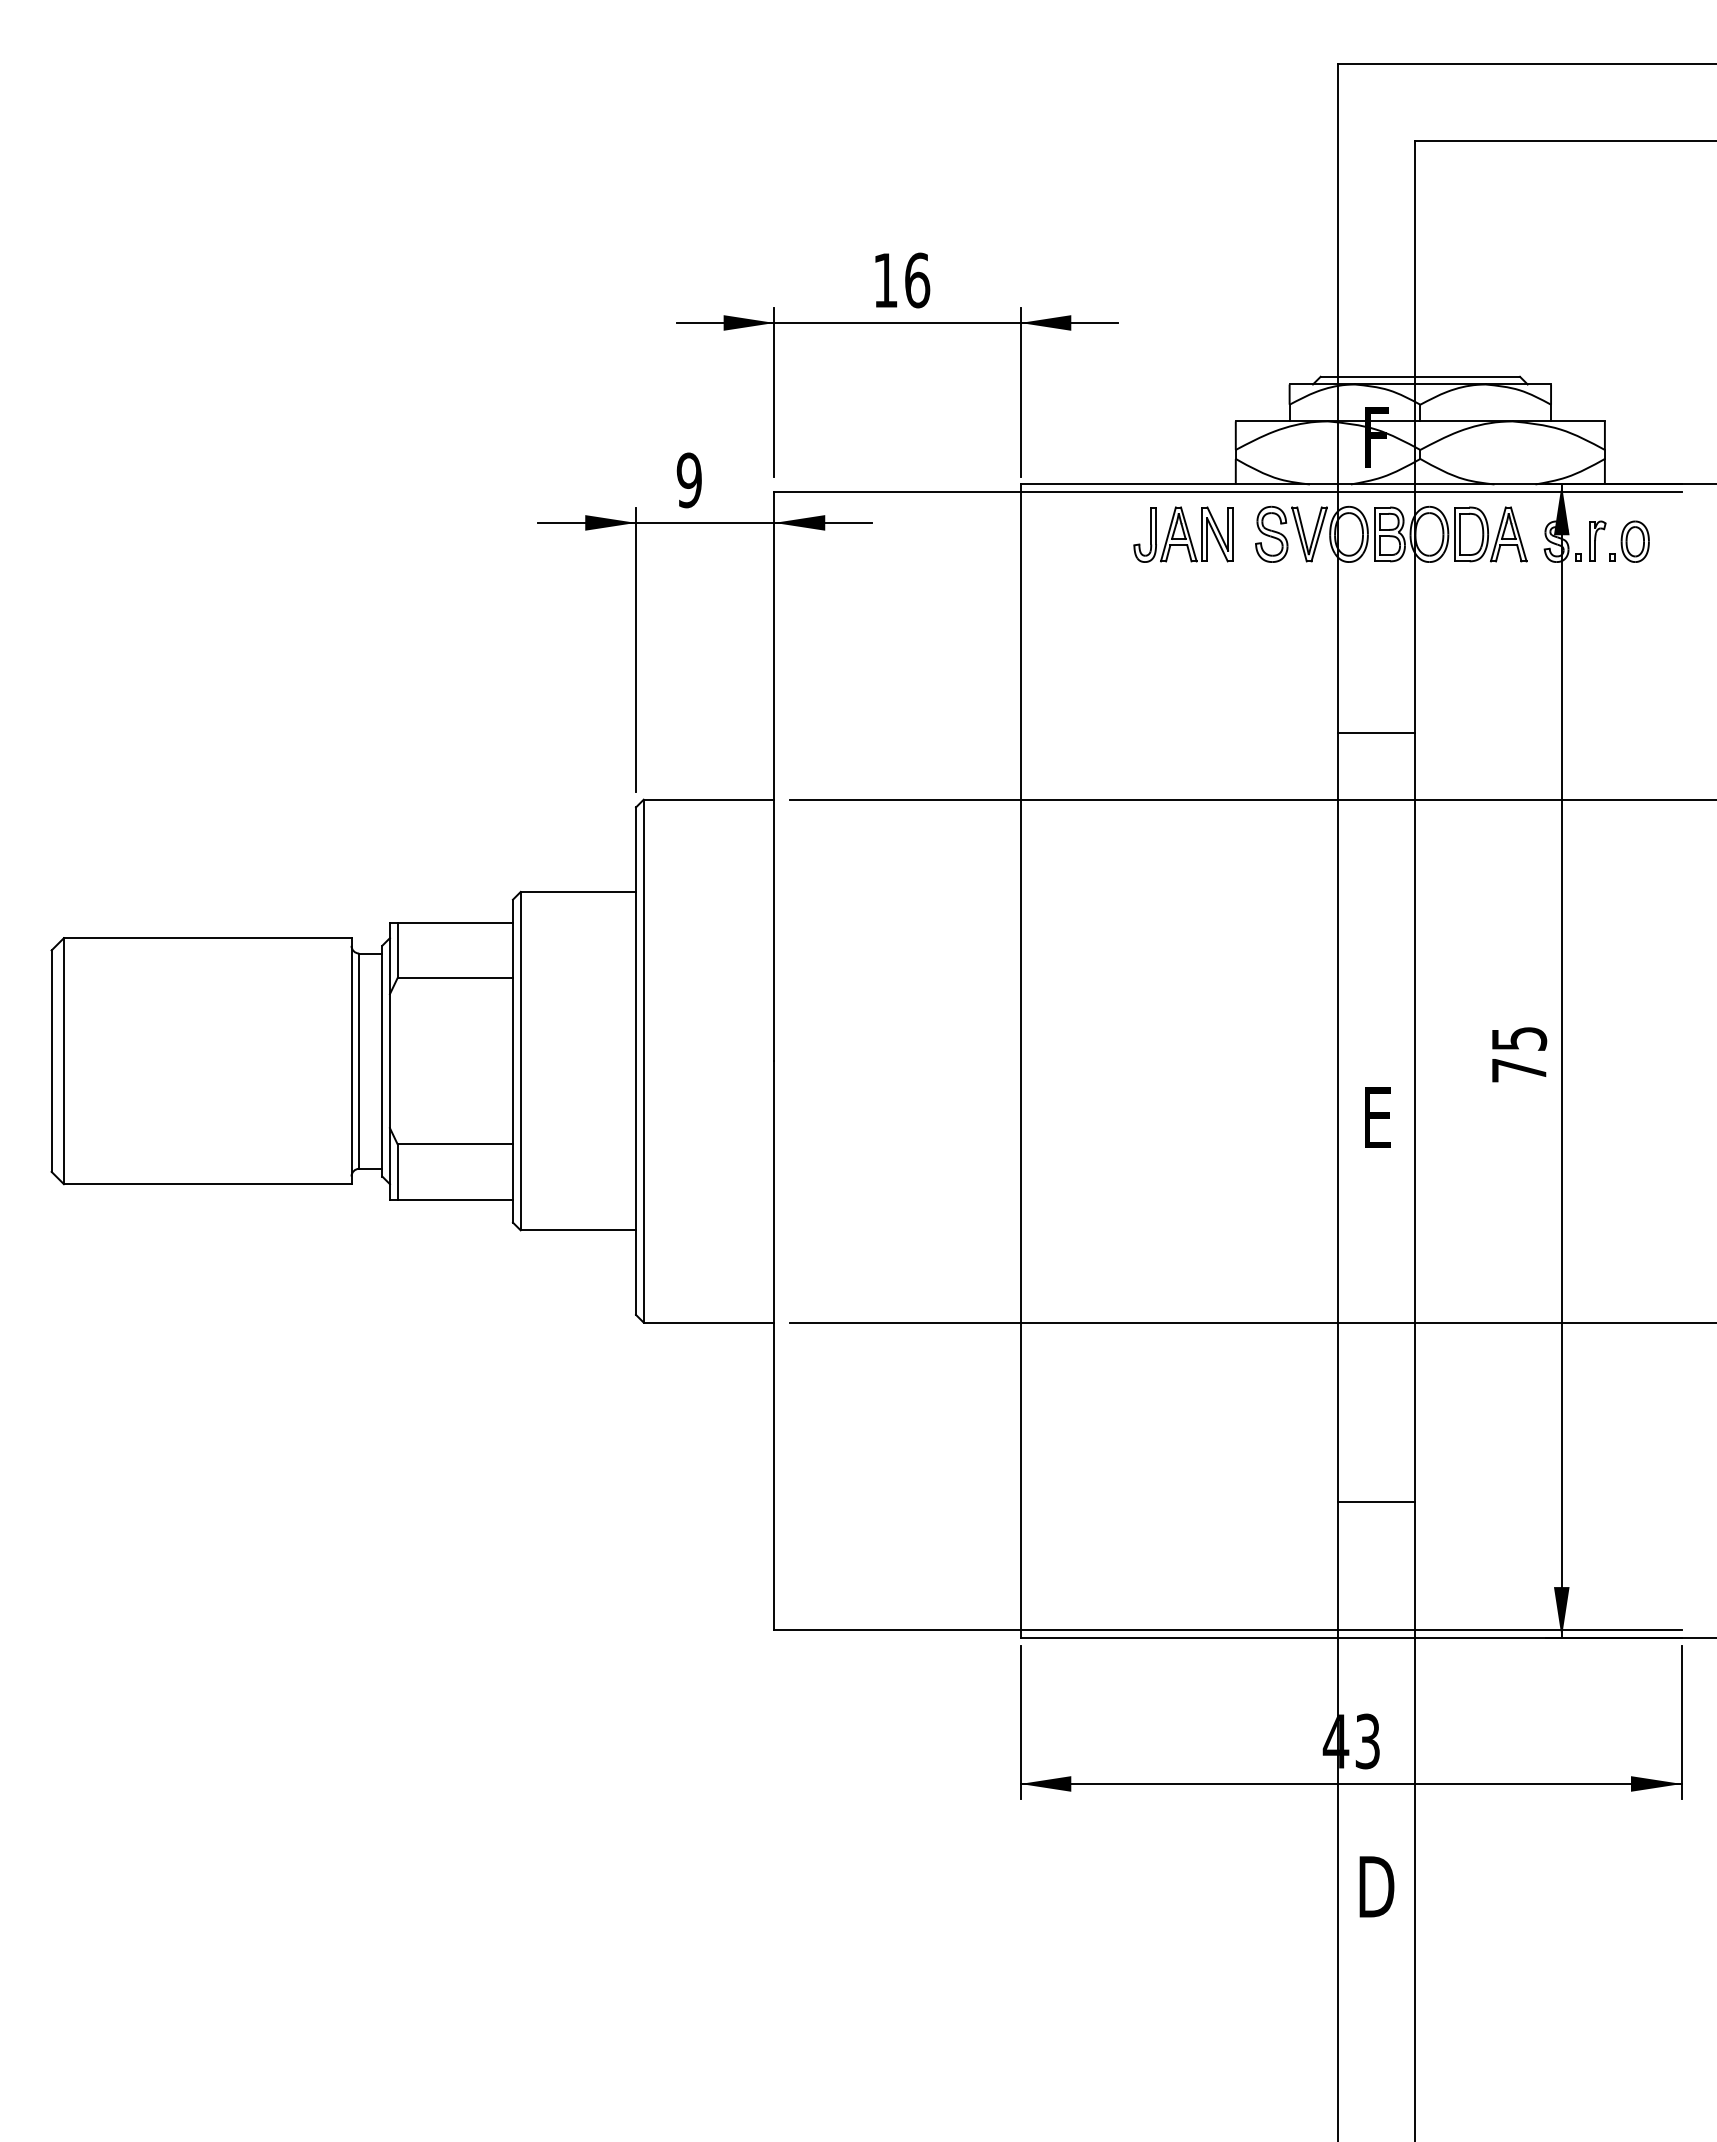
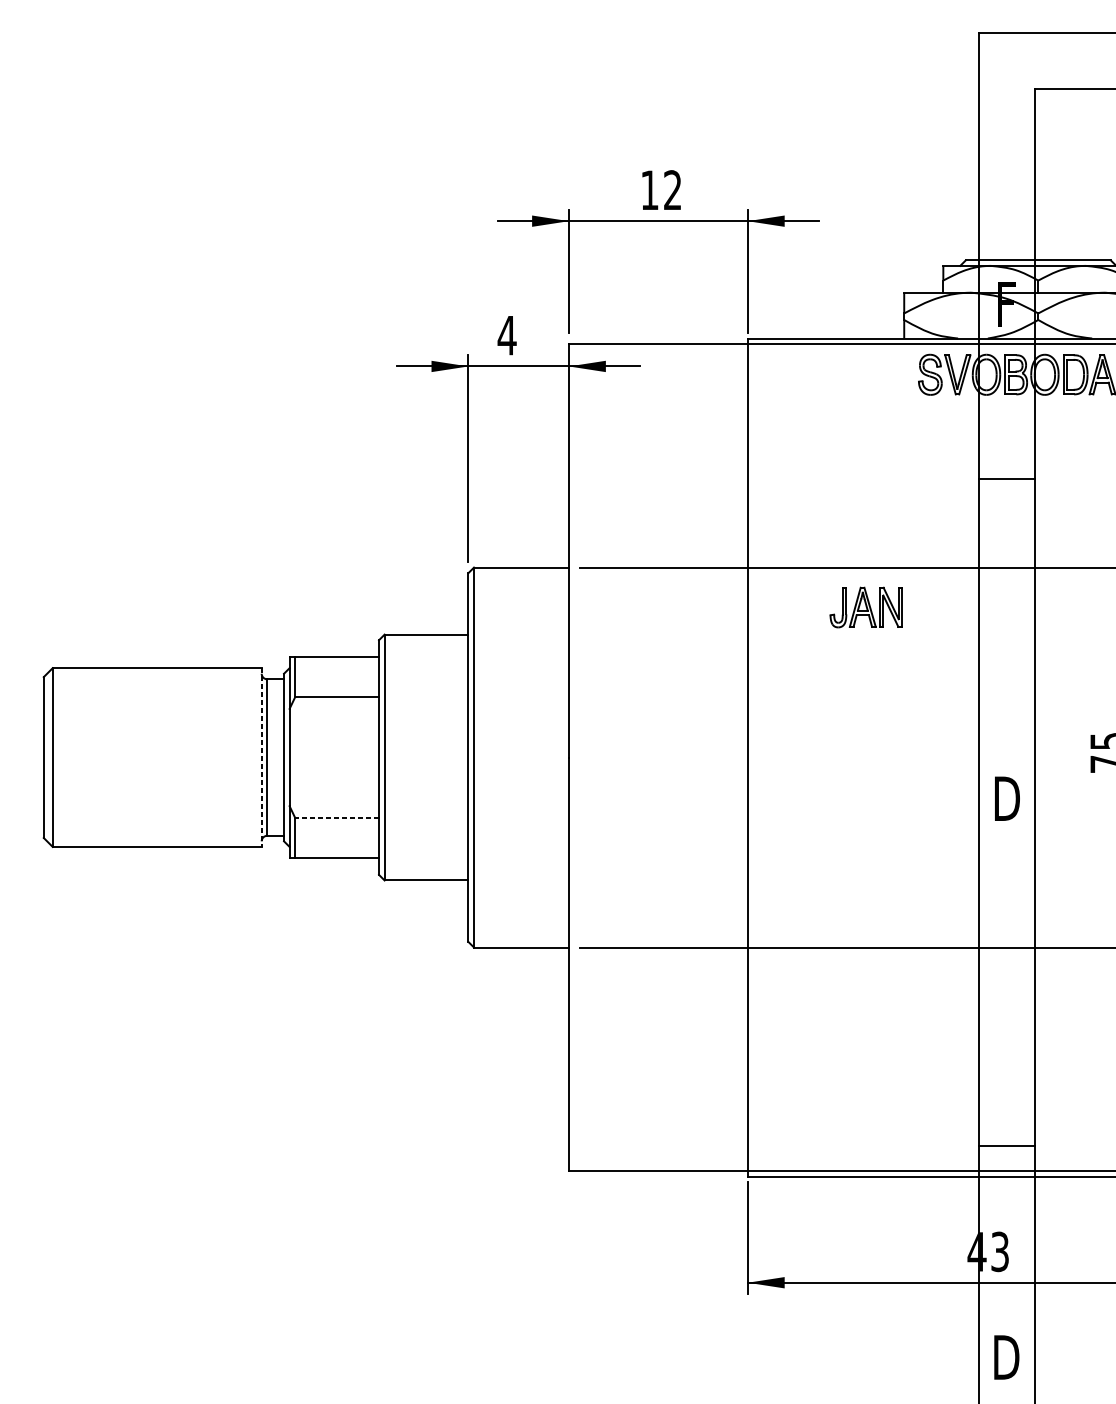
text: (917, 280) -> (672, 190), 16 -> 12
text: (689, 480) -> (507, 335), 9 -> 4
part: (1183, 534) -> (866, 607), moved
line: (1376, 733) -> (1006, 479), moved
line: (351, 1061) -> (261, 757), solid -> dashed
text: (1377, 1117) -> (1007, 798), E -> D
line: (455, 1144) -> (337, 818), solid -> dashed
line: (1376, 1502) -> (1006, 1146), moved

